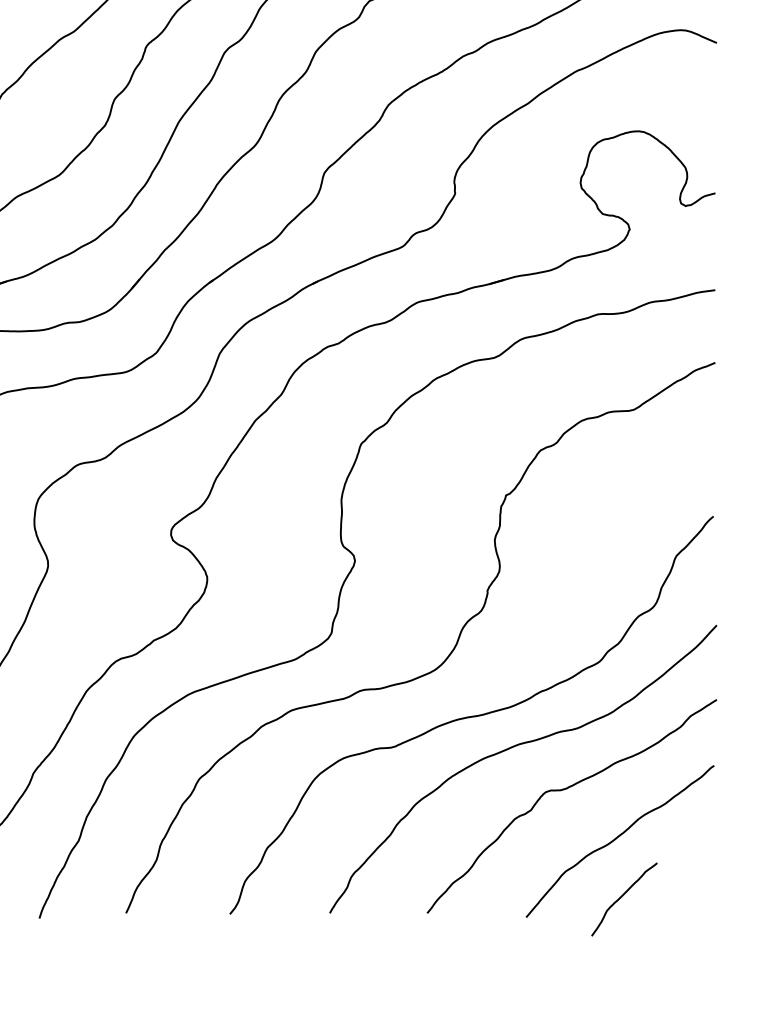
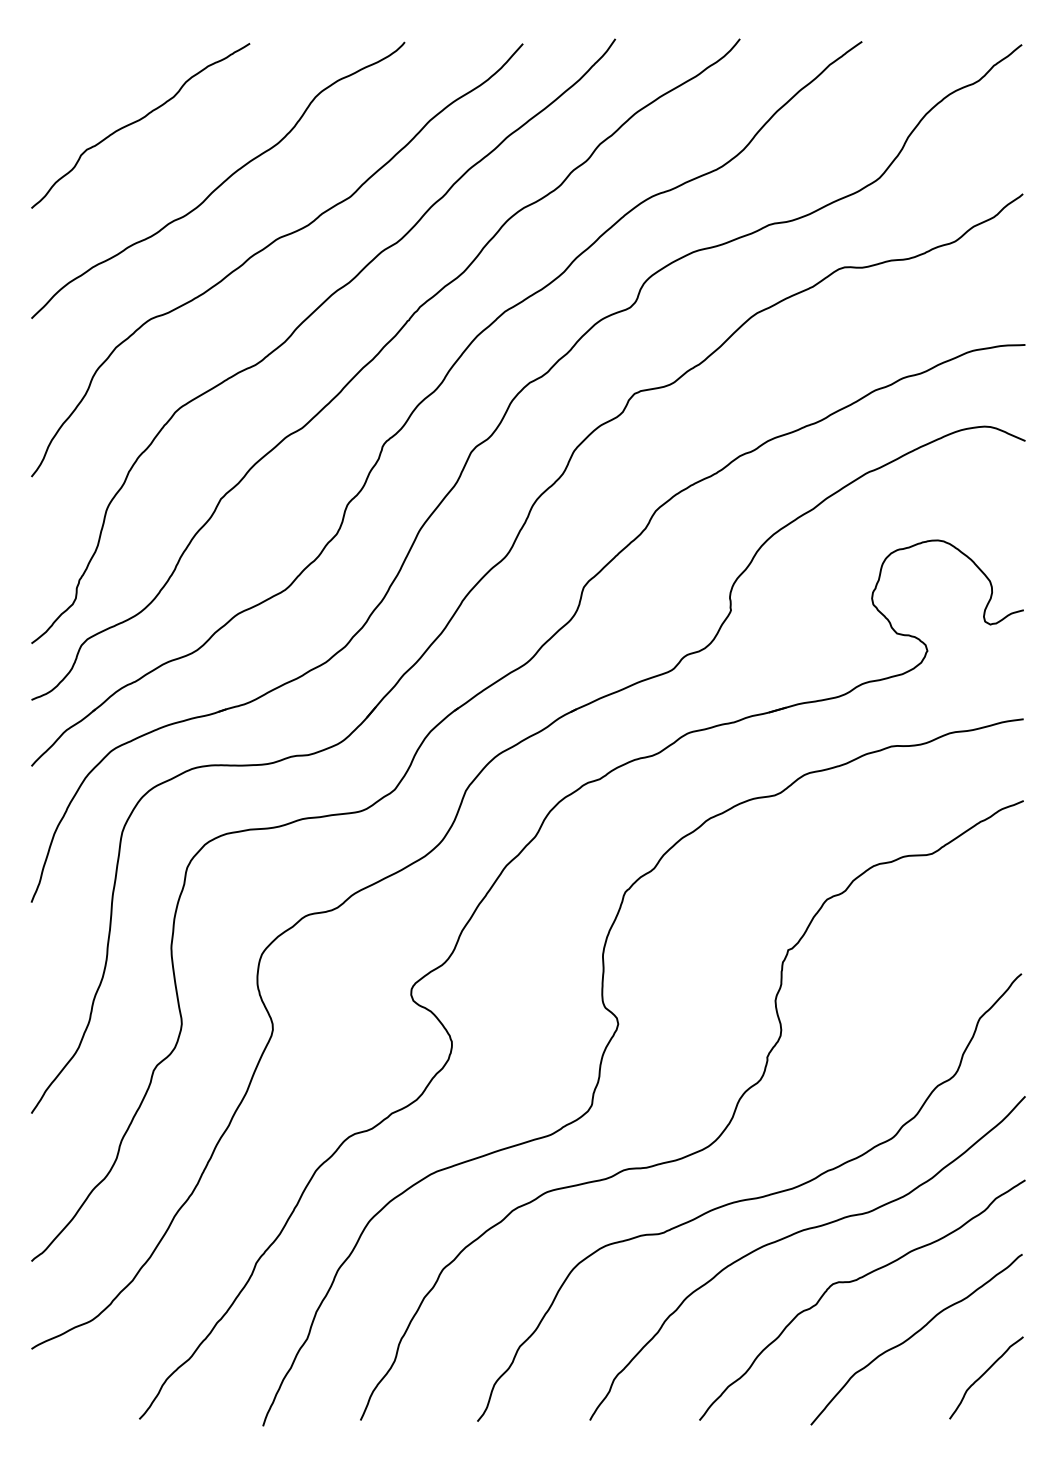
curve: (622, 896) -> (984, 1374), moved

